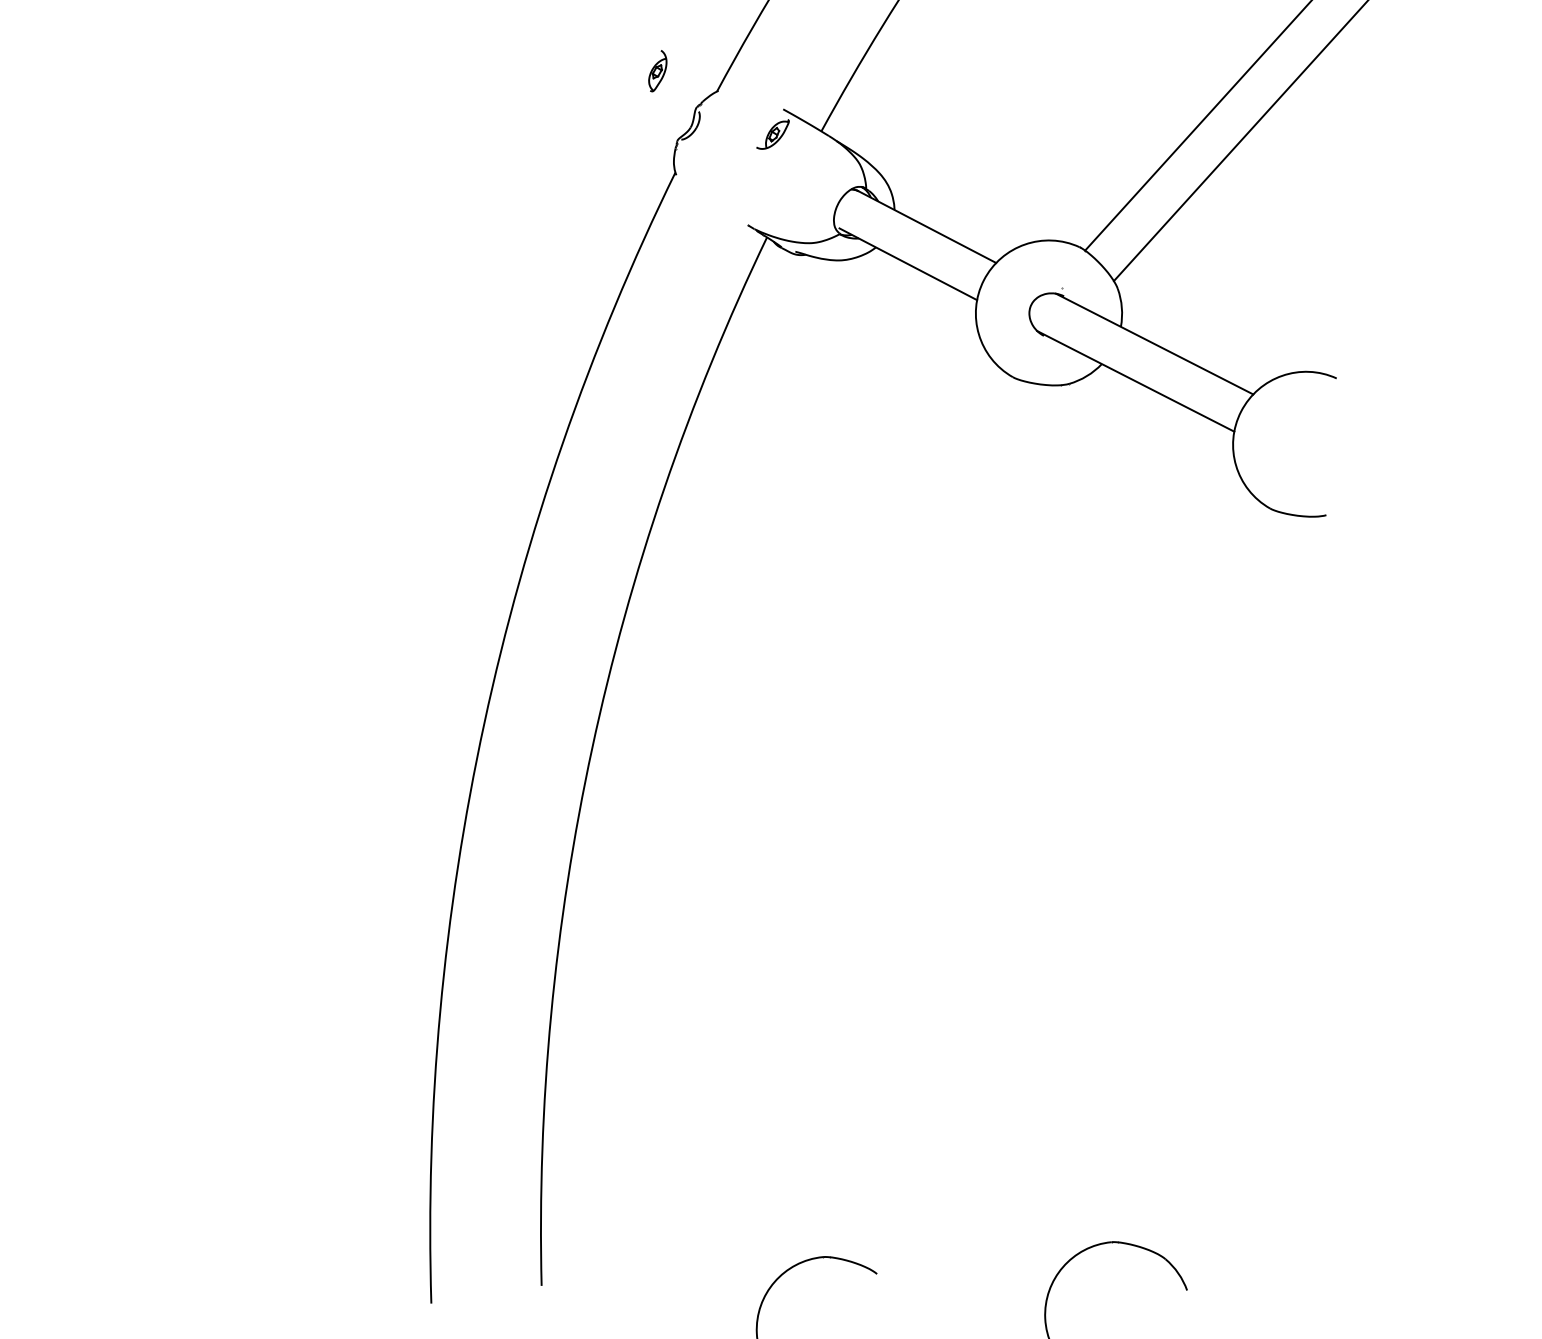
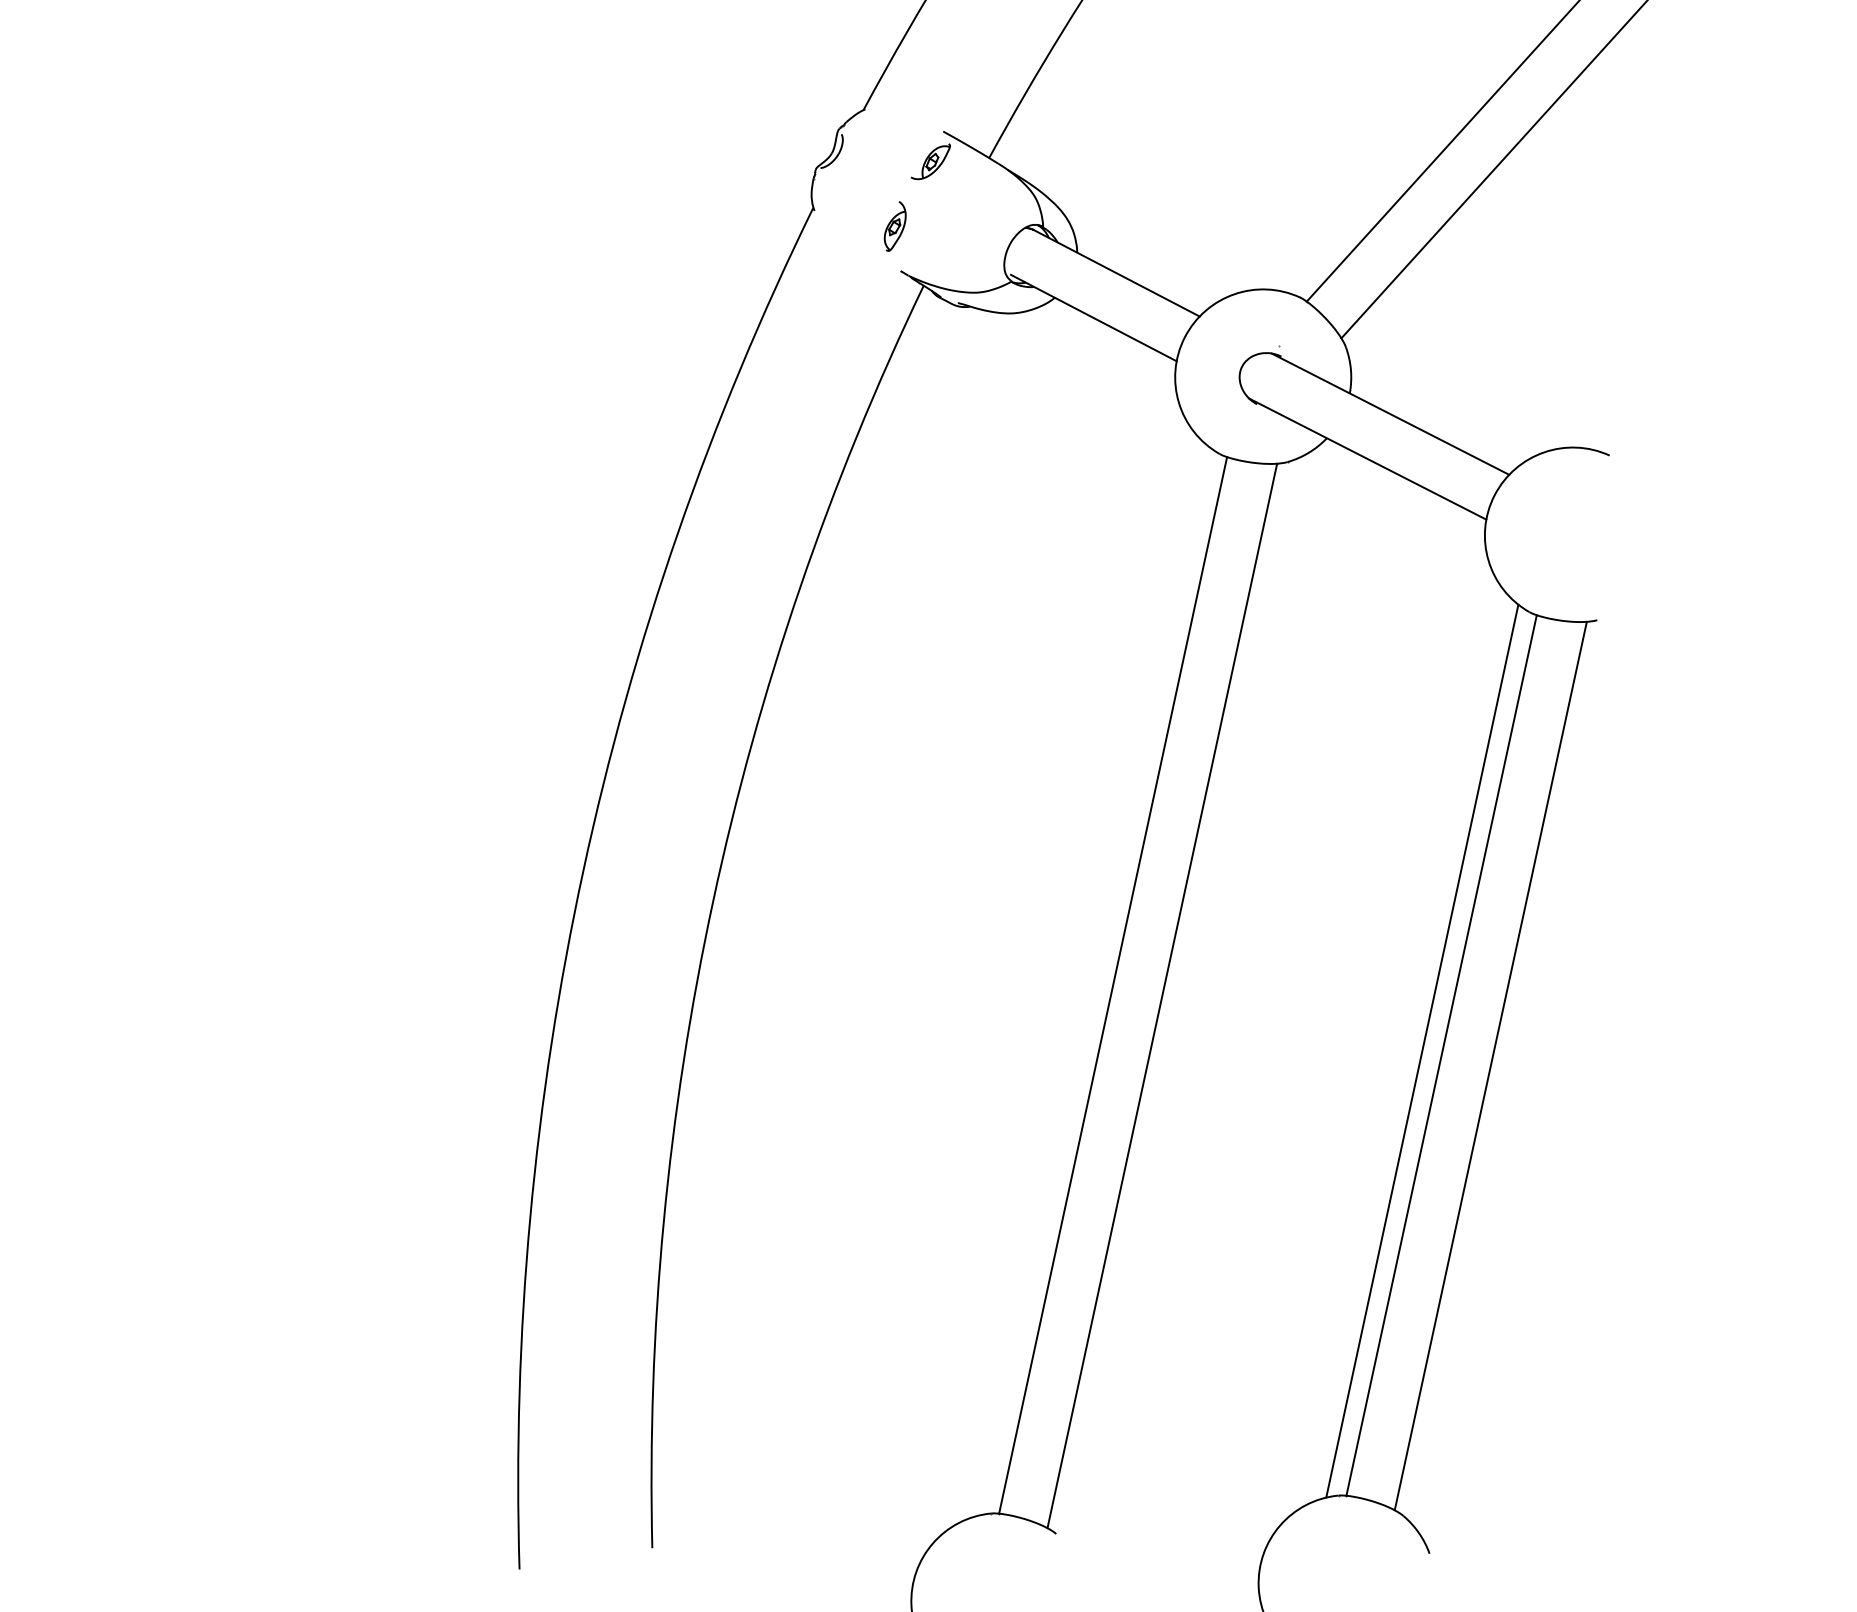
part: (657, 71) -> (894, 226), moved
line: (924, 818) -> (1113, 985), added
line: (965, 826) -> (1162, 995), added
line: (1181, 872) -> (1422, 1050), added
line: (1197, 876) -> (1441, 1055), added
line: (1237, 885) -> (1490, 1065), added

